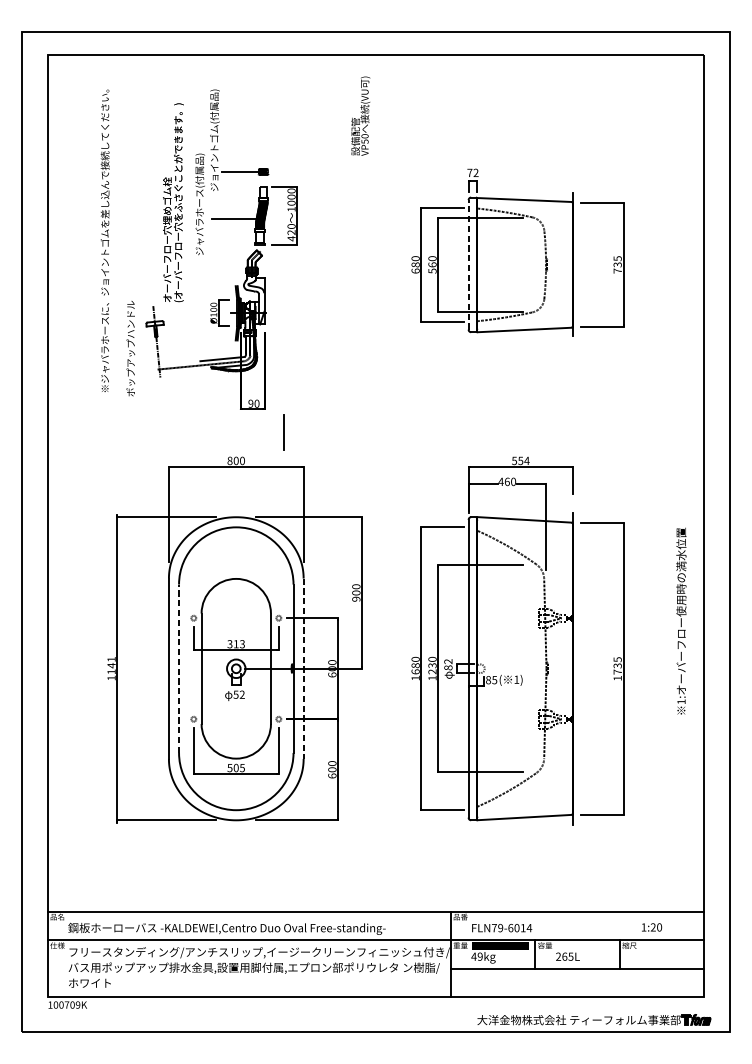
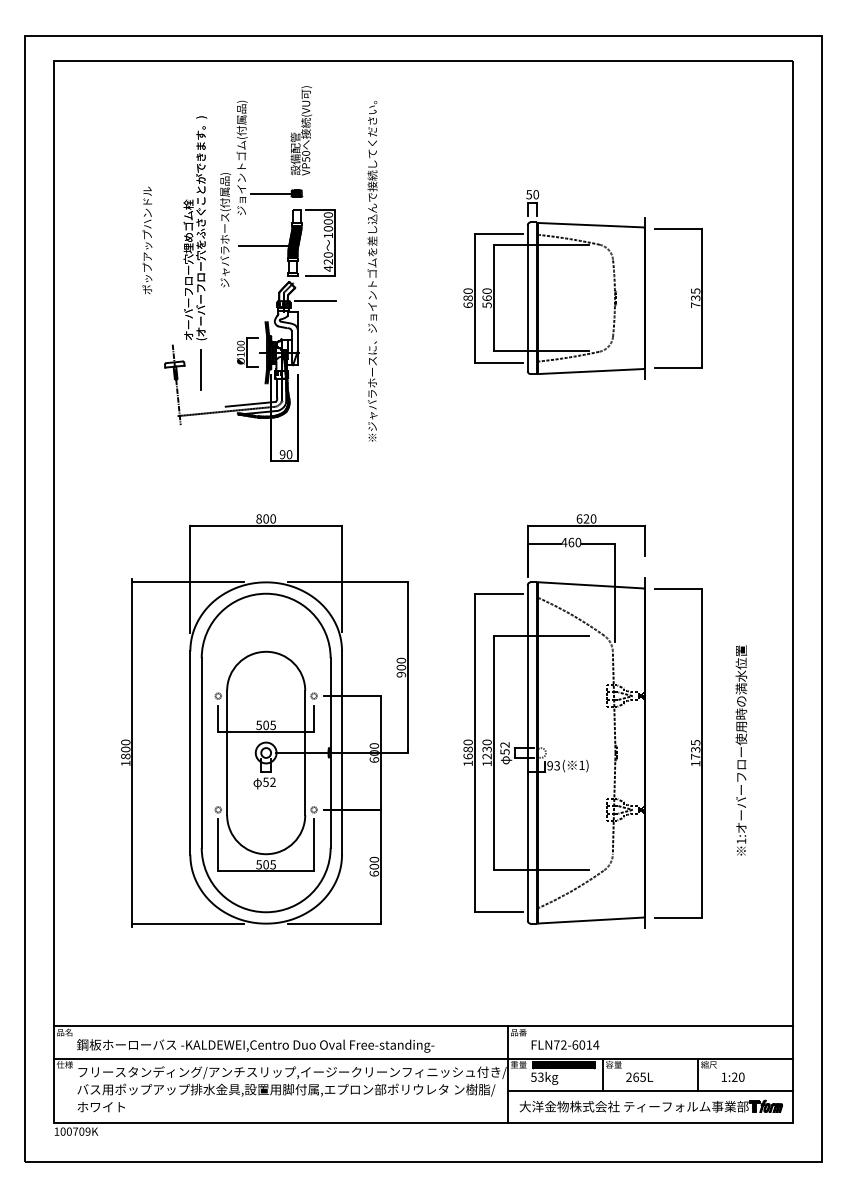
text: (360, 115) -> (300, 130), moved
text: (472, 172) -> (532, 194), 72 -> 50
text: (105, 241) -> (372, 271), moved
line: (468, 265) -> (527, 298), dashed -> solid
line: (280, 267) -> (315, 301), added
text: (130, 348) -> (147, 240), moved
line: (283, 432) -> (200, 369), moved
text: (520, 460) -> (586, 518), 554 -> 620
text: (681, 621) -> (741, 750), moved
text: (235, 644) -> (265, 725), 313 -> 505
text: (111, 665) -> (125, 749), 1141 -> 1800
text: (447, 667) -> (504, 751), 82 -> 52
line: (178, 669) -> (201, 753), dashed -> solid
line: (304, 669) -> (342, 753), dashed -> solid
text: (491, 679) -> (553, 765), 85 -> 93
text: (652, 926) -> (733, 1076), moved
text: (500, 928) -> (563, 1045), FLN79-6014 -> FLN72-6014
text: (476, 956) -> (536, 1076), 49kg -> 53kg
part: (594, 1019) -> (651, 1105), moved

